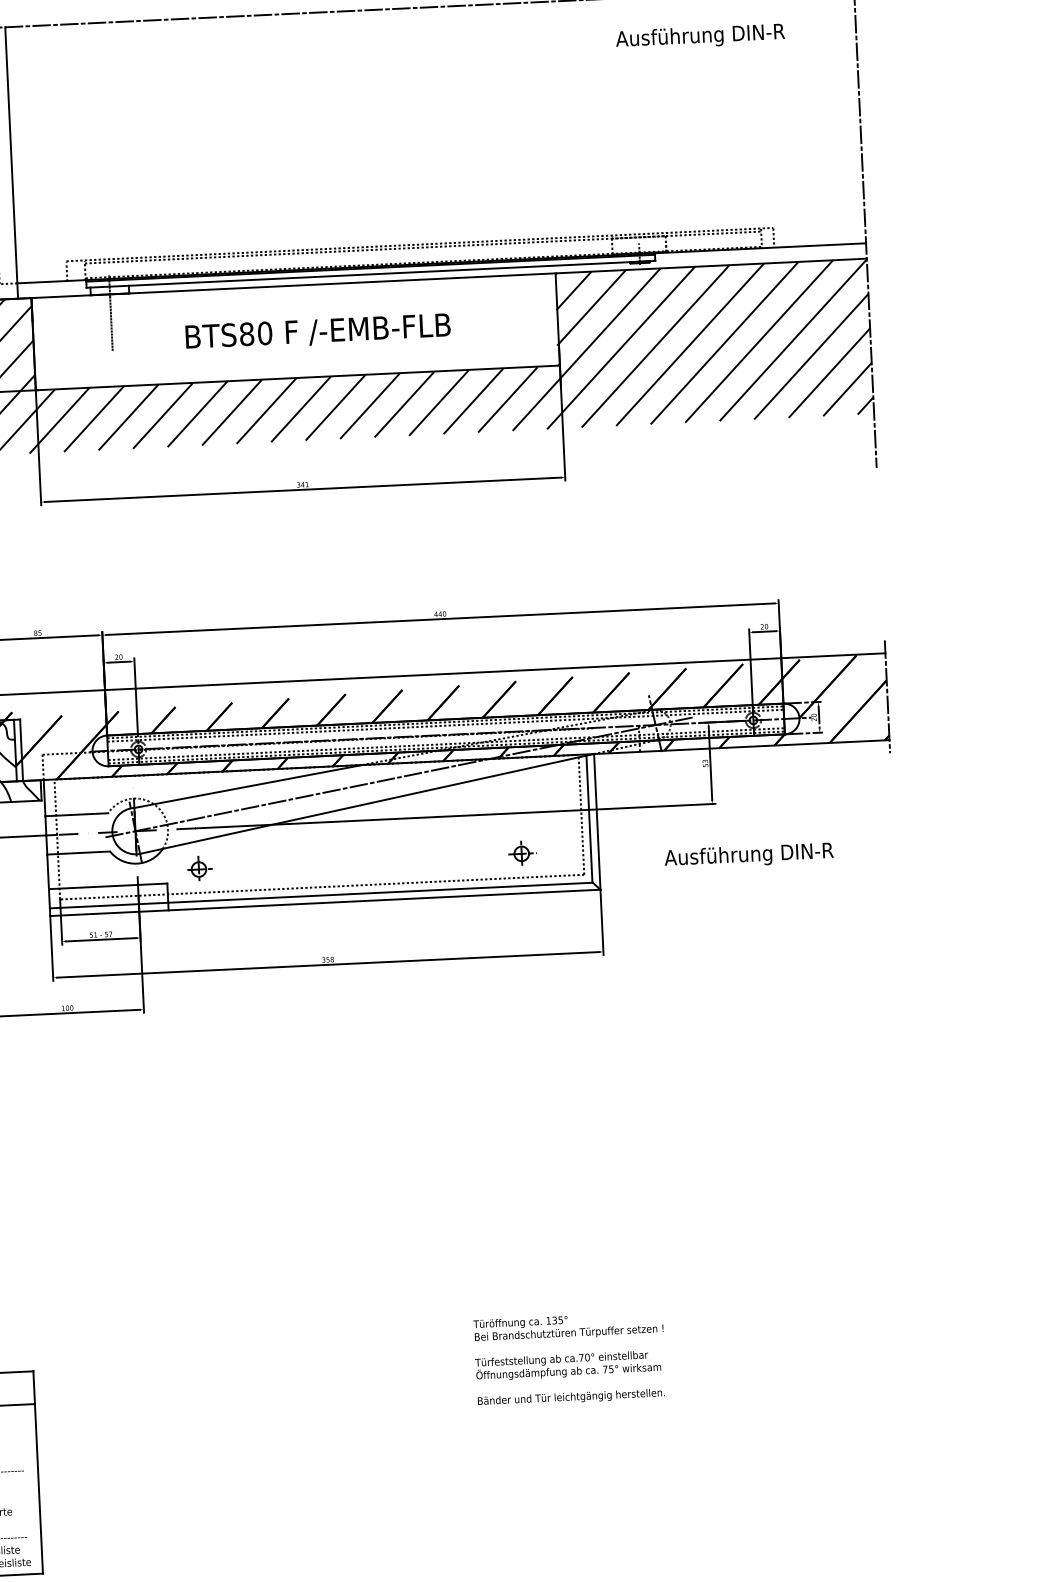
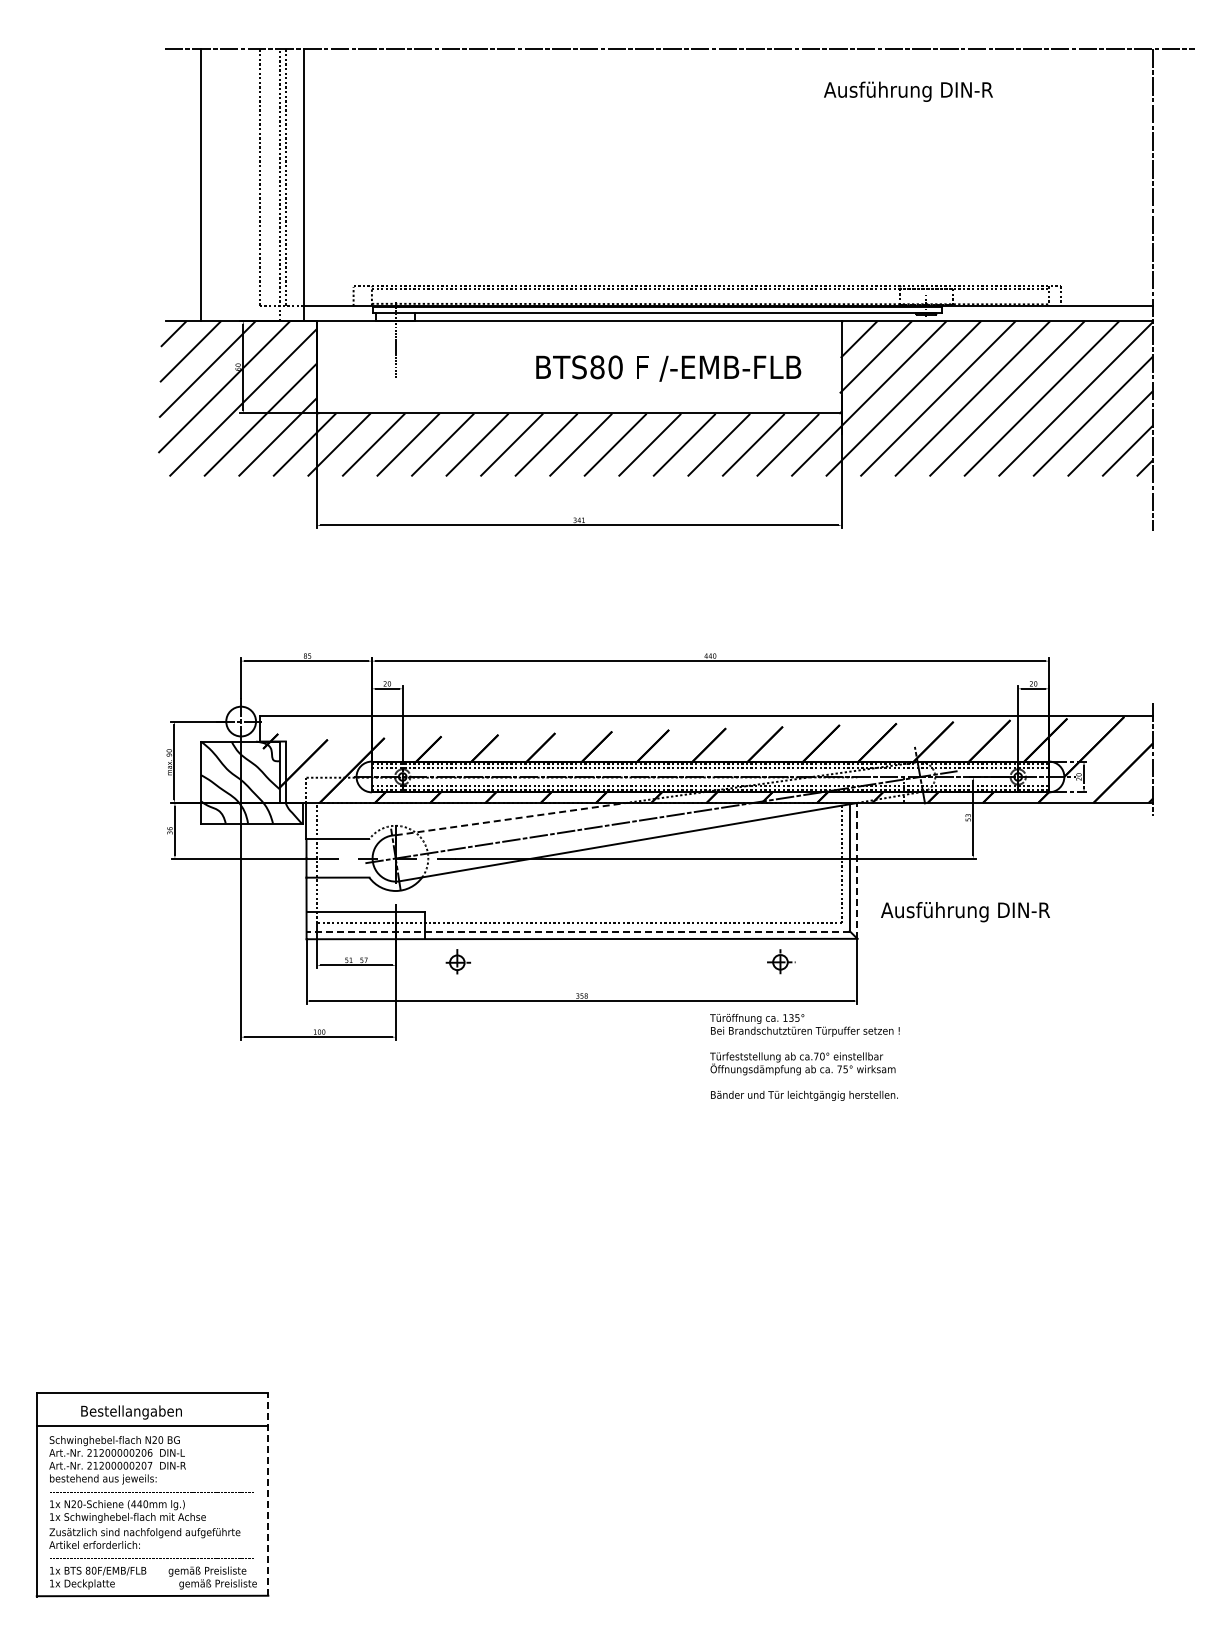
text: (700, 36) -> (908, 91), moved
text: (317, 332) -> (668, 368), moved
line: (248, 786) -> (510, 819), solid -> dashed
line: (597, 821) -> (857, 870), solid -> dashed
part: (522, 852) -> (781, 961), moved
text: (749, 856) -> (965, 912), moved
part: (199, 868) -> (457, 961), moved
line: (321, 895) -> (578, 931), solid -> dashed
text: (569, 1359) -> (804, 1057), moved
line: (38, 1471) -> (268, 1493), solid -> dashed

